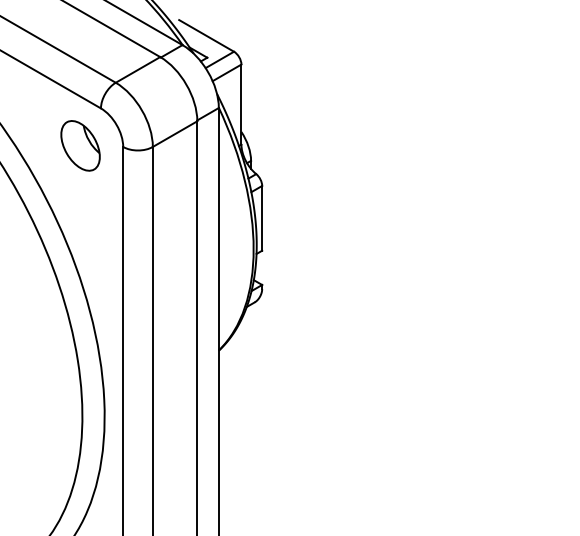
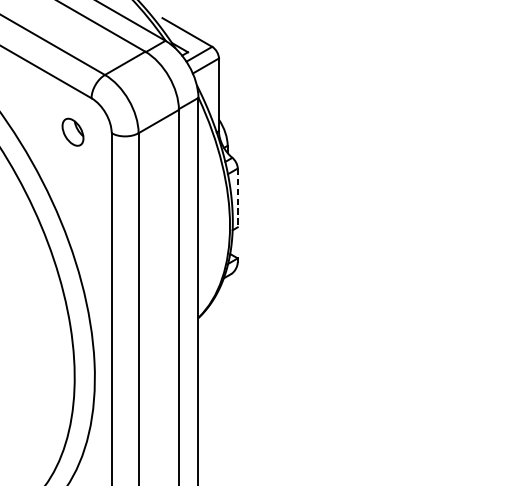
part: (80, 145) -> (72, 131), size x0.6
line: (262, 218) -> (238, 198), solid -> dashed

